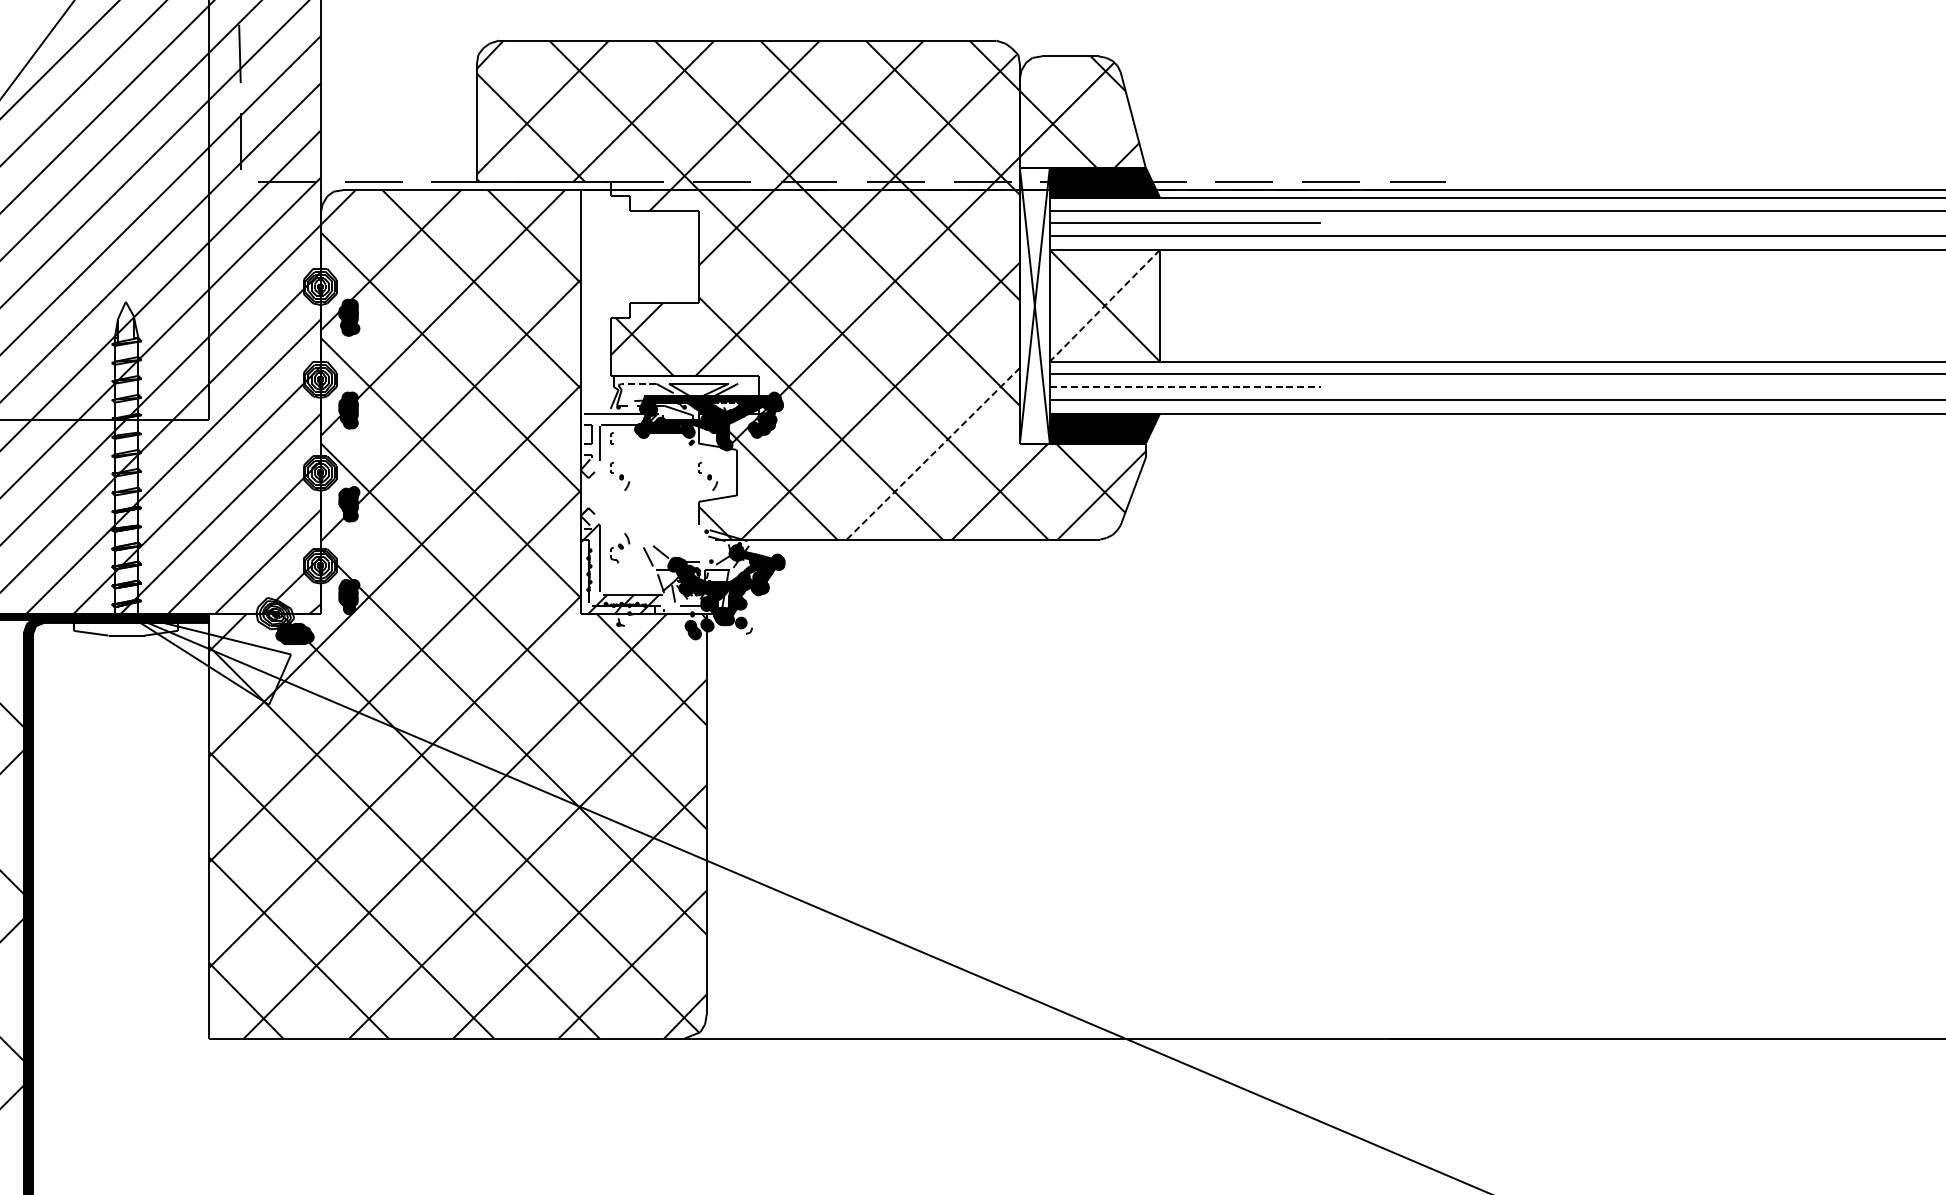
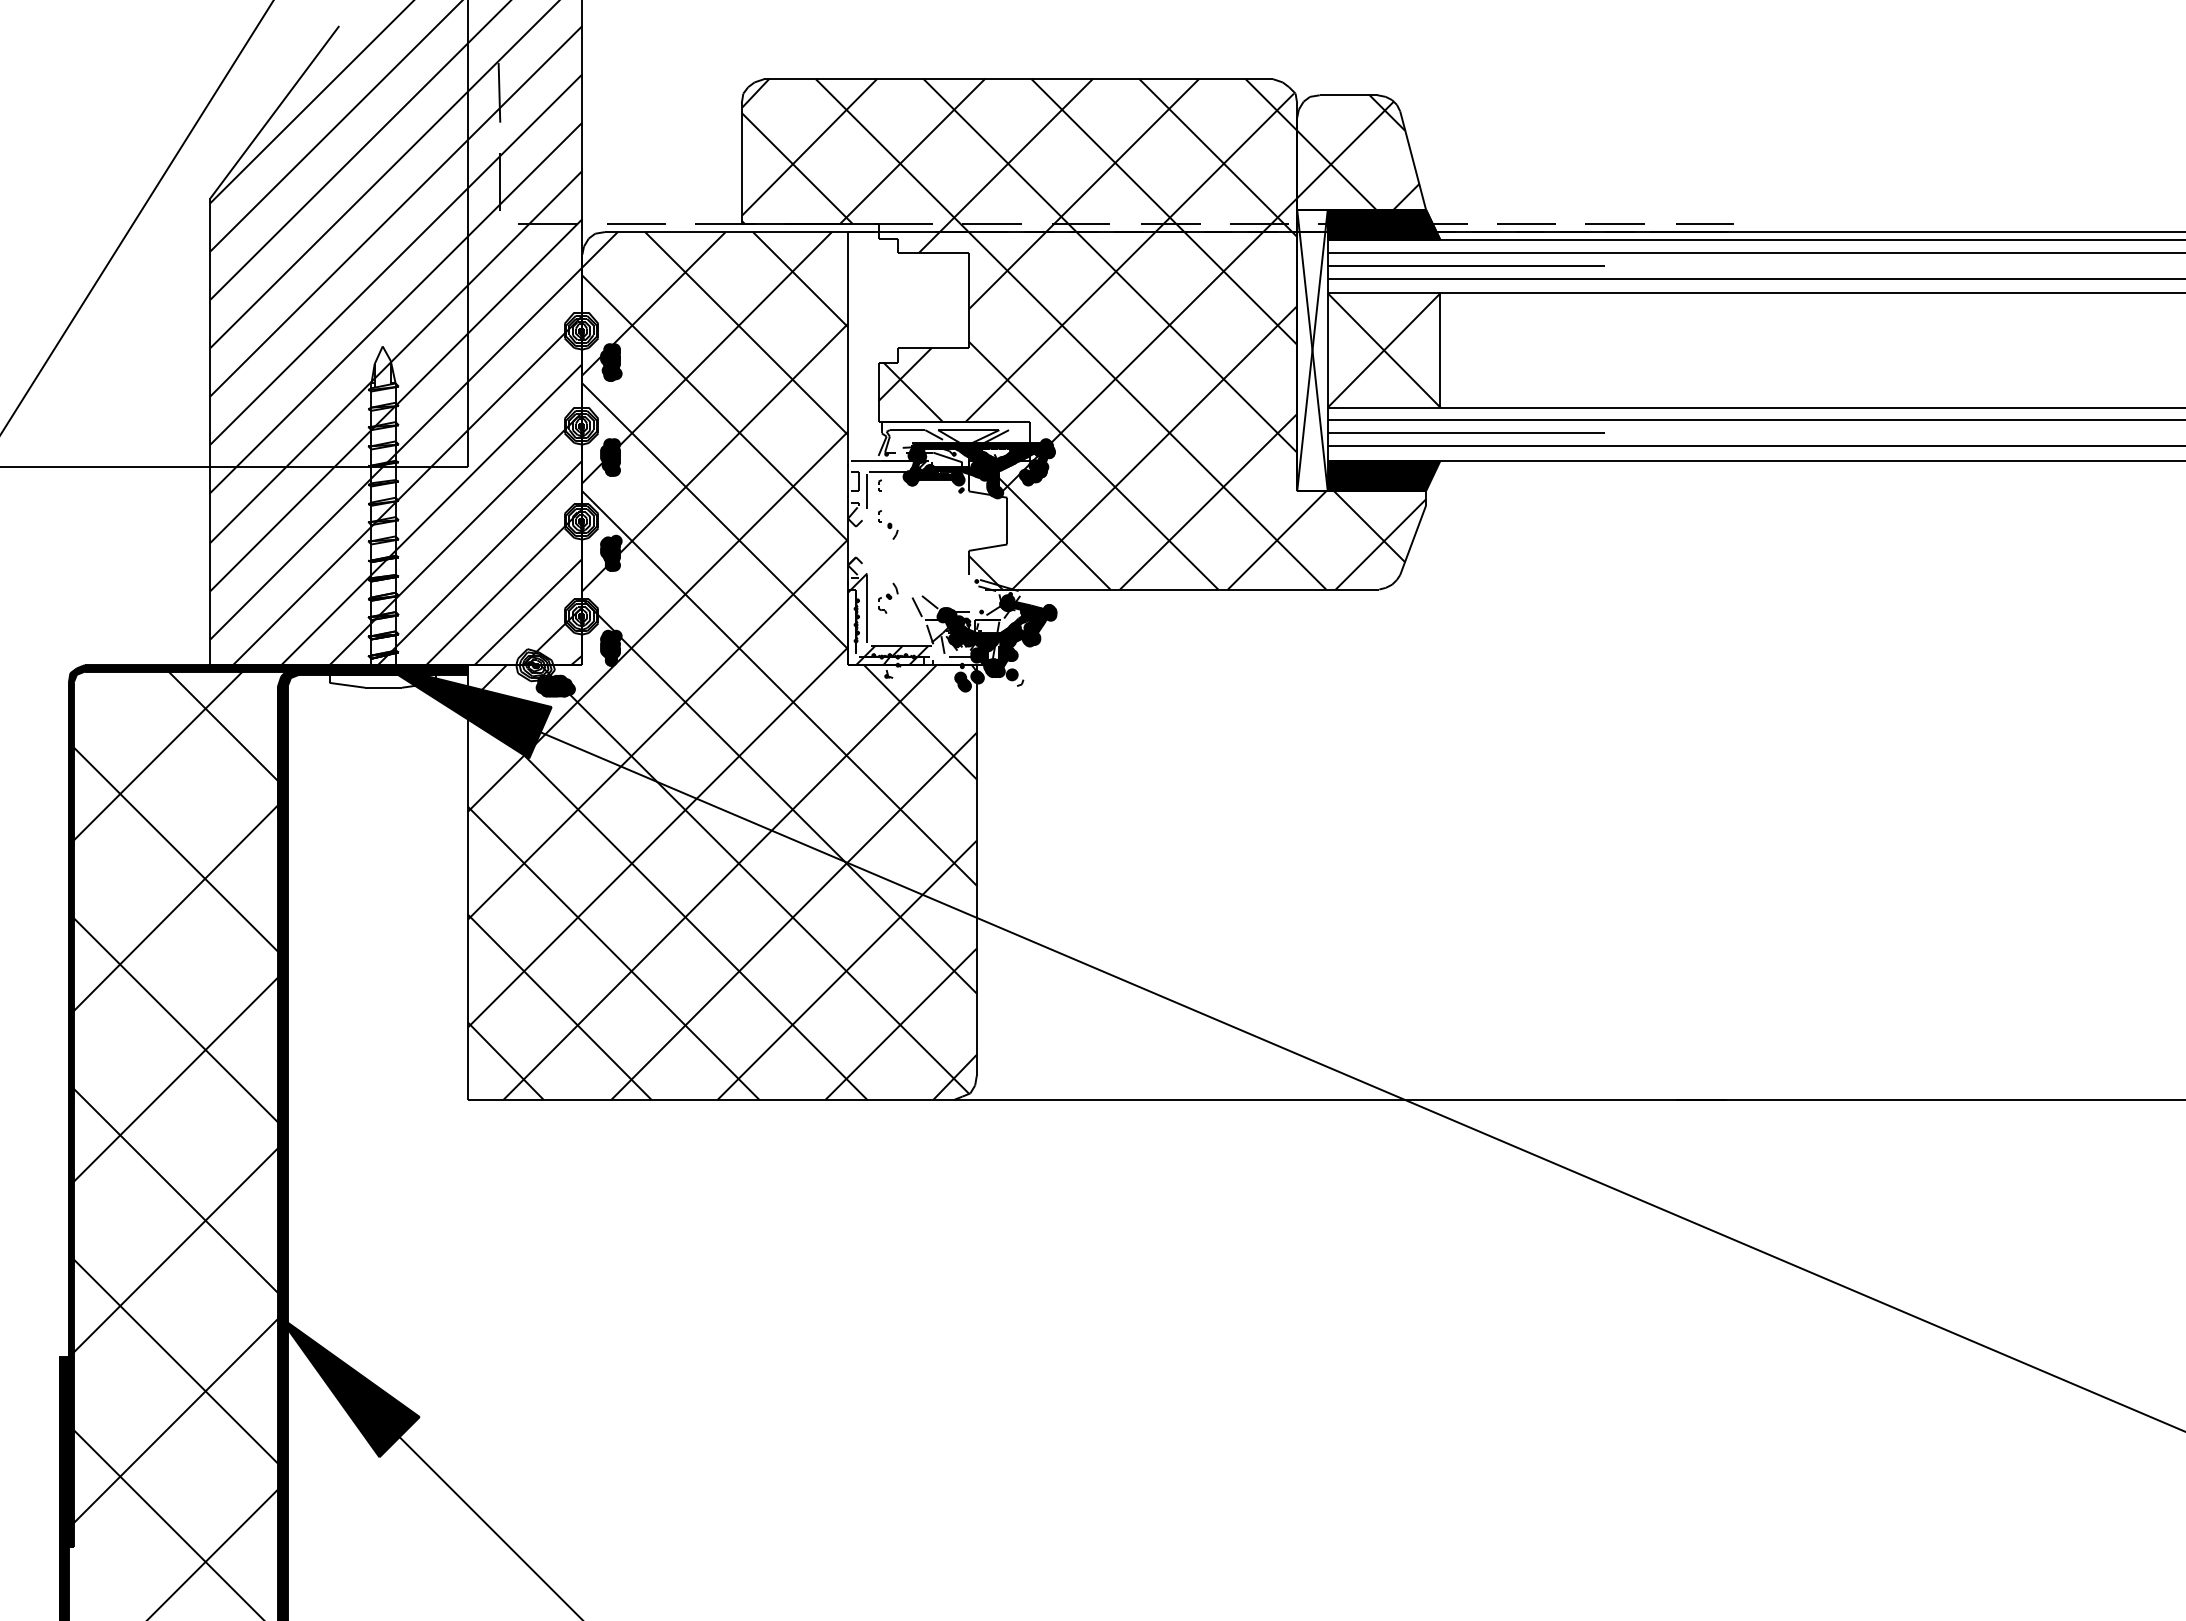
line: (1104, 305) -> (1383, 350), dashed -> solid
line: (638, 384) -> (907, 430), dashed -> solid
line: (1185, 387) -> (1466, 433), dashed -> solid
line: (933, 453) -> (1208, 501), dashed -> solid
part: (708, 476) -> (978, 524), removed
fill: (207, 658) -> (466, 711), added

